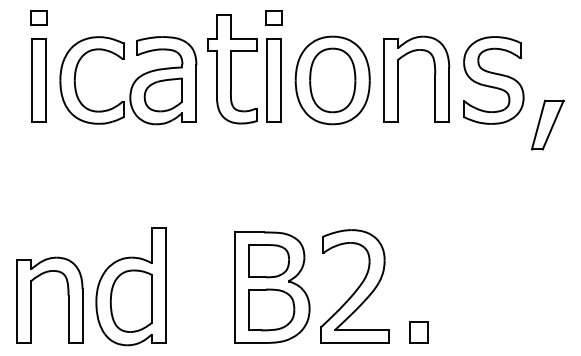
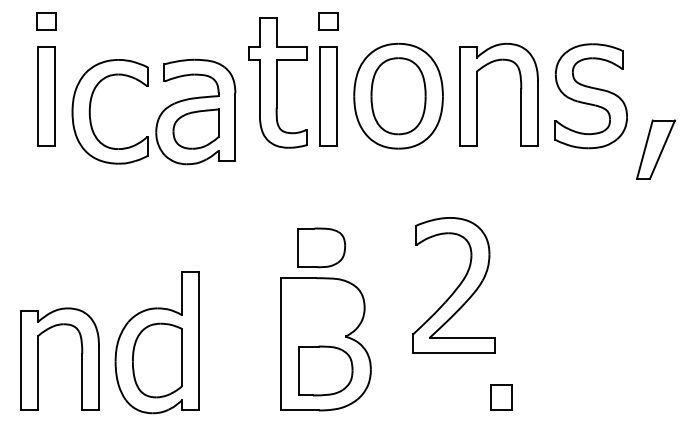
part: (128, 80) -> (154, 111), moved
part: (268, 261) -> (320, 248), moved
part: (354, 286) -> (453, 285), moved

